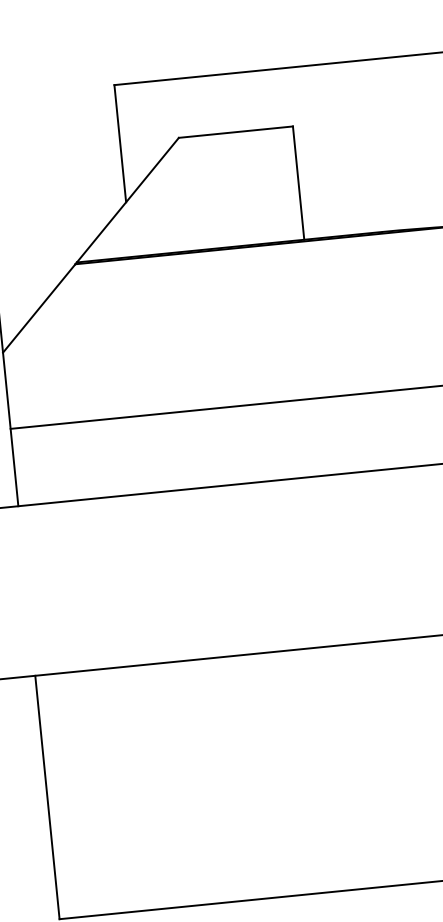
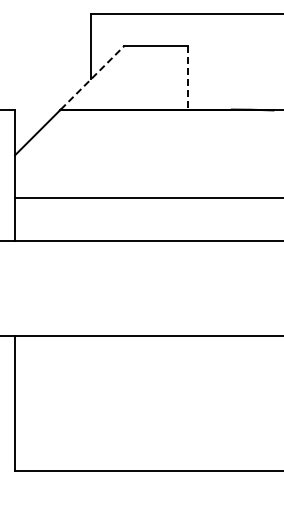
line: (298, 182) -> (187, 77), solid -> dashed
line: (127, 199) -> (92, 77), solid -> dashed

